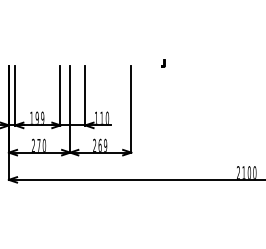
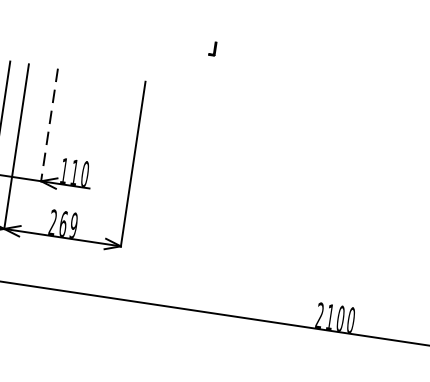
part: (163, 63) -> (213, 49), moved
line: (85, 95) -> (49, 124), solid -> dashed

